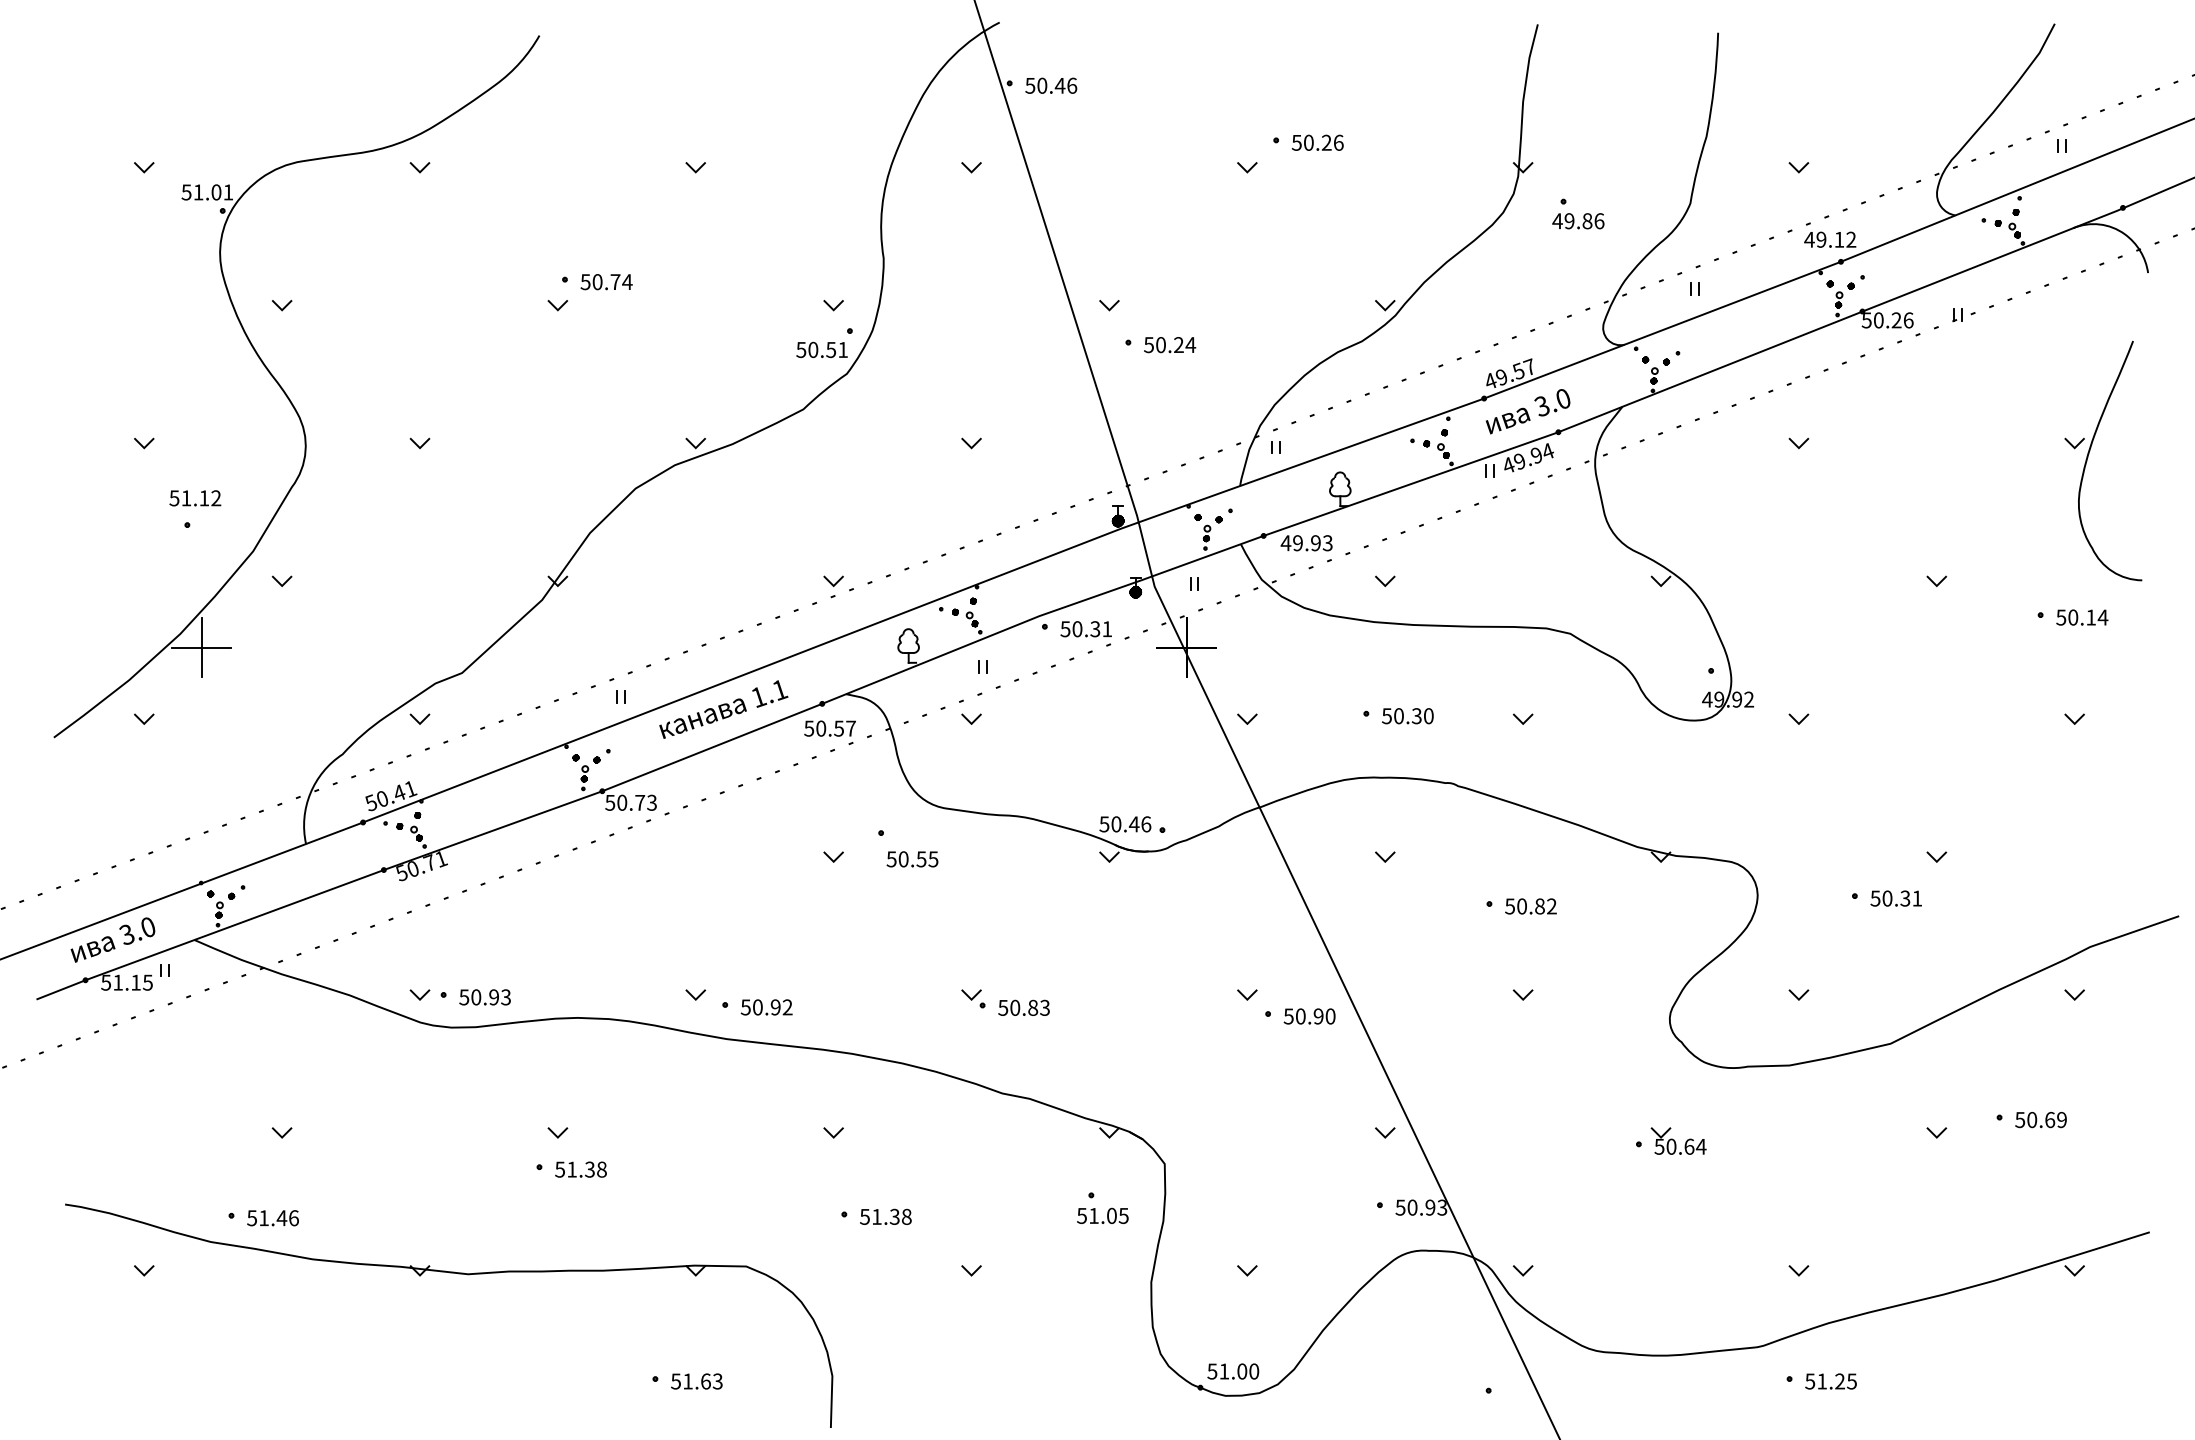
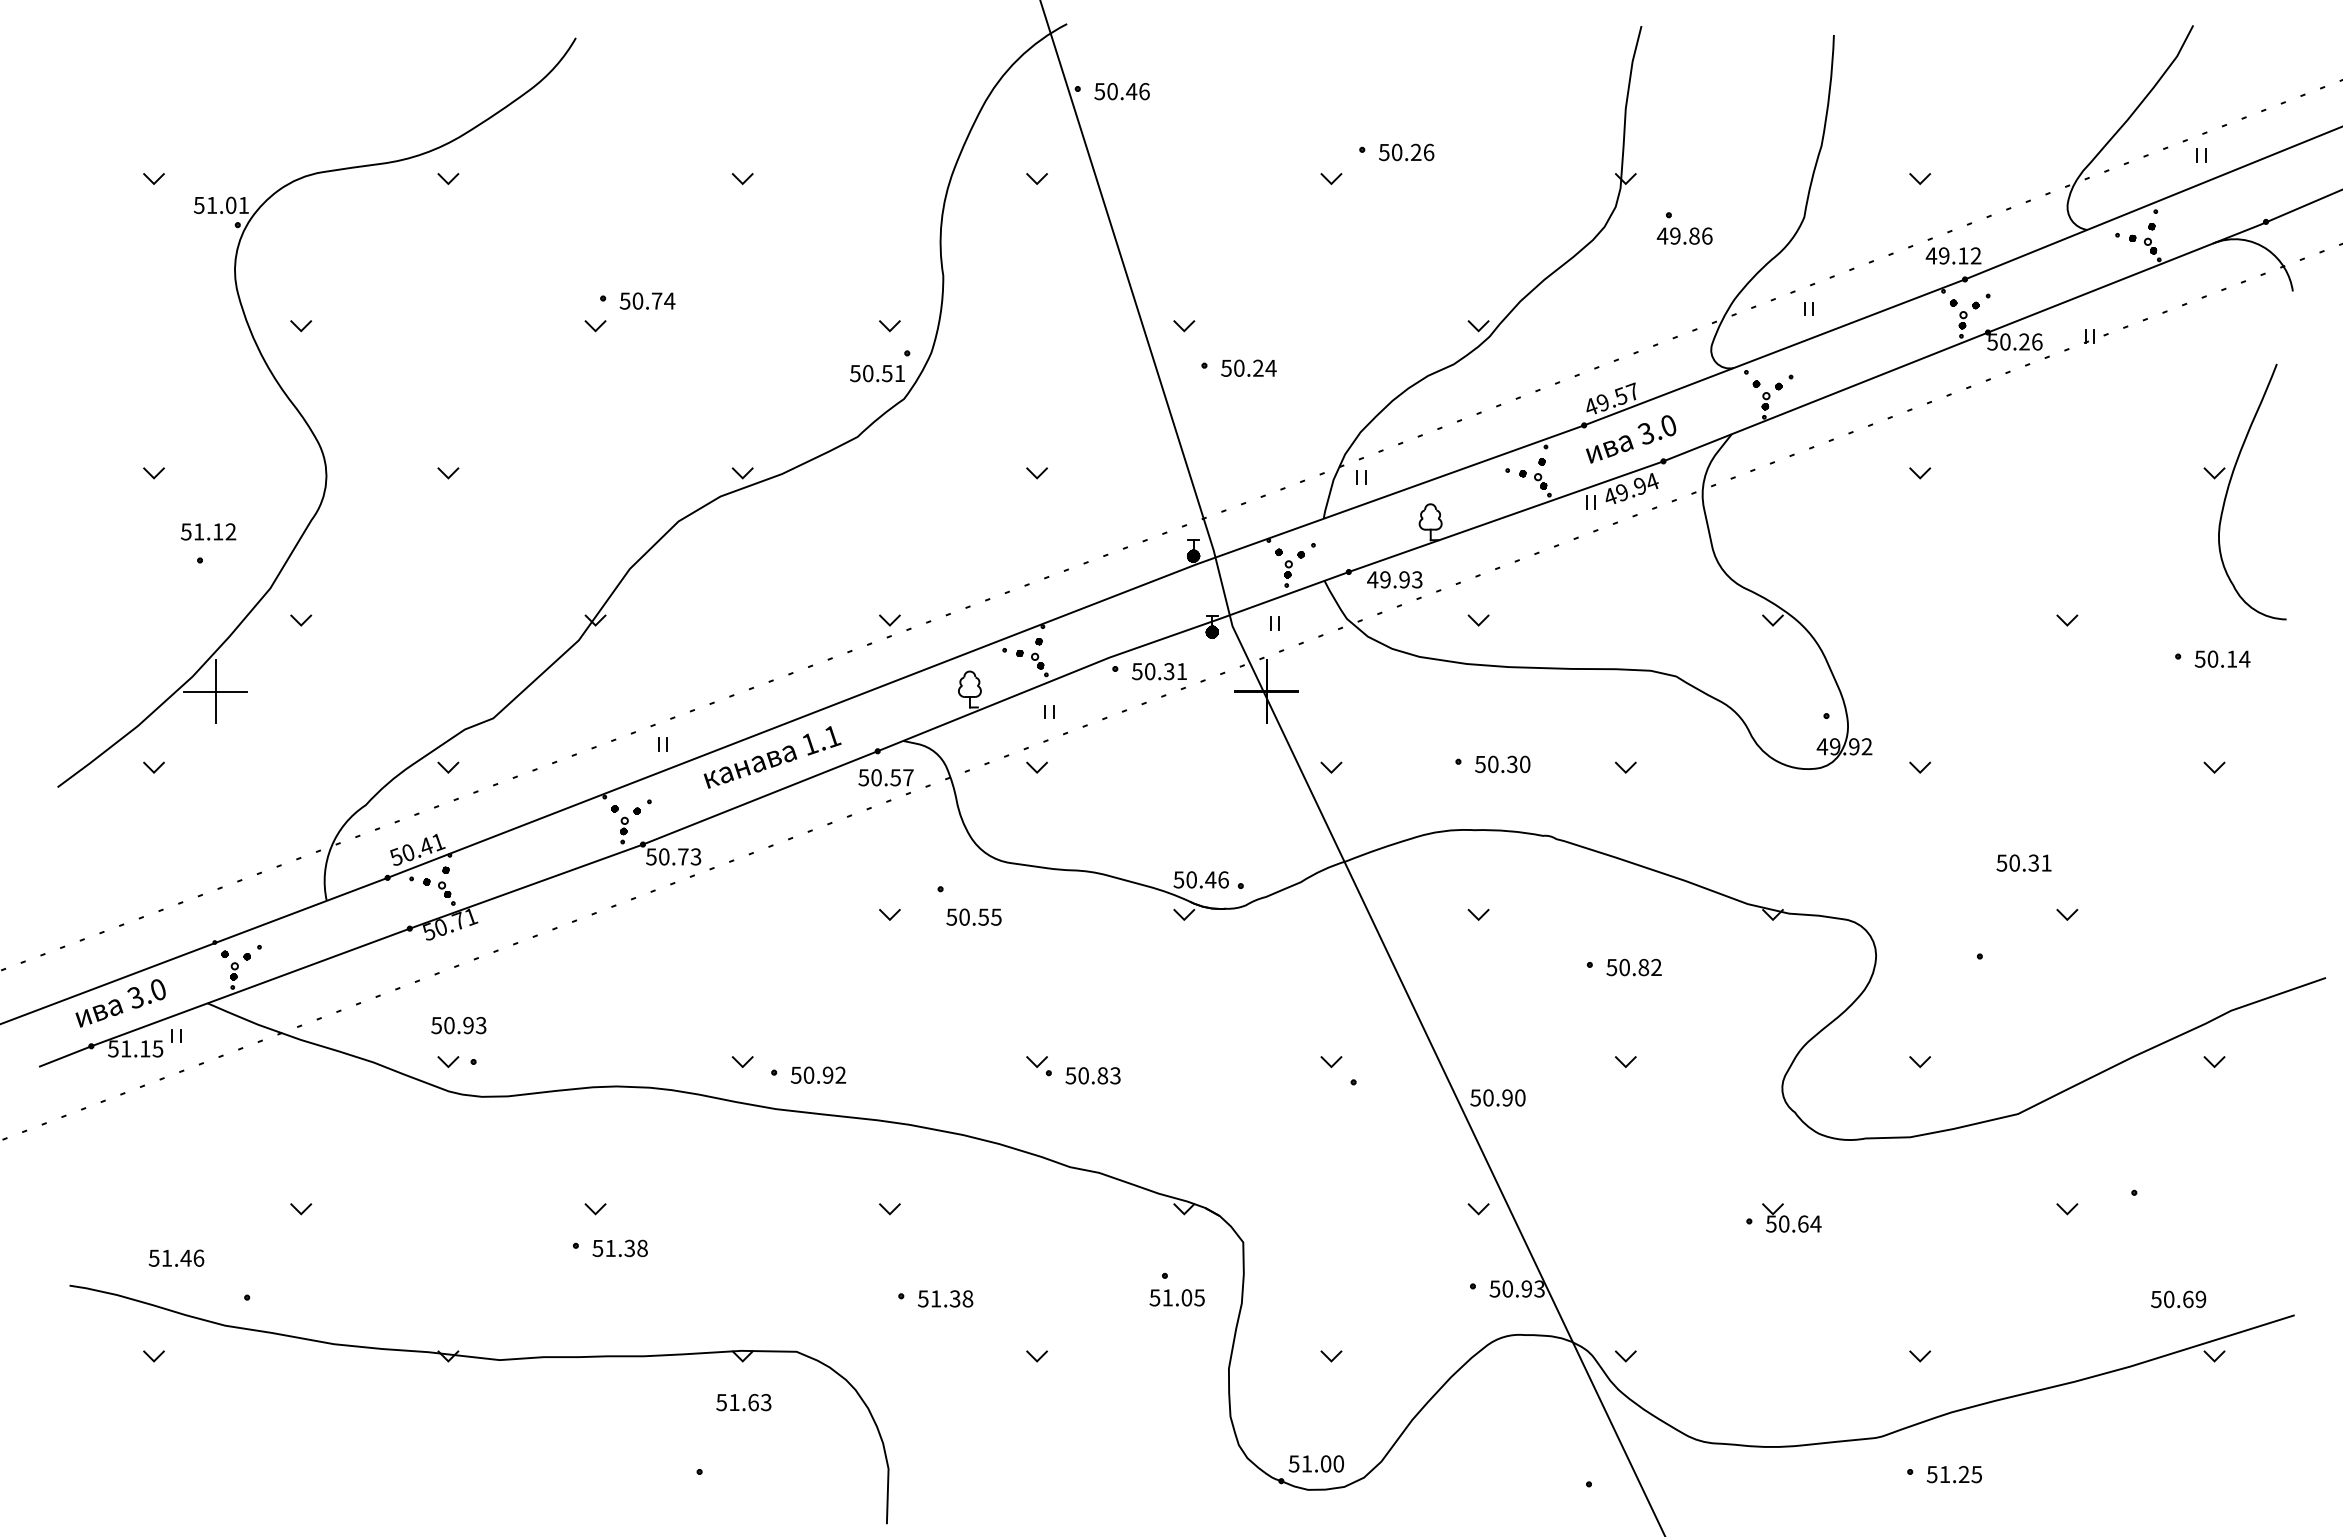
text: (1895, 898) -> (2023, 862), moved
text: (484, 997) -> (458, 1025), moved
text: (1309, 1016) -> (1497, 1097), moved
text: (2040, 1120) -> (2178, 1299), moved
text: (273, 1217) -> (176, 1257), moved
text: (696, 1381) -> (743, 1402), moved

